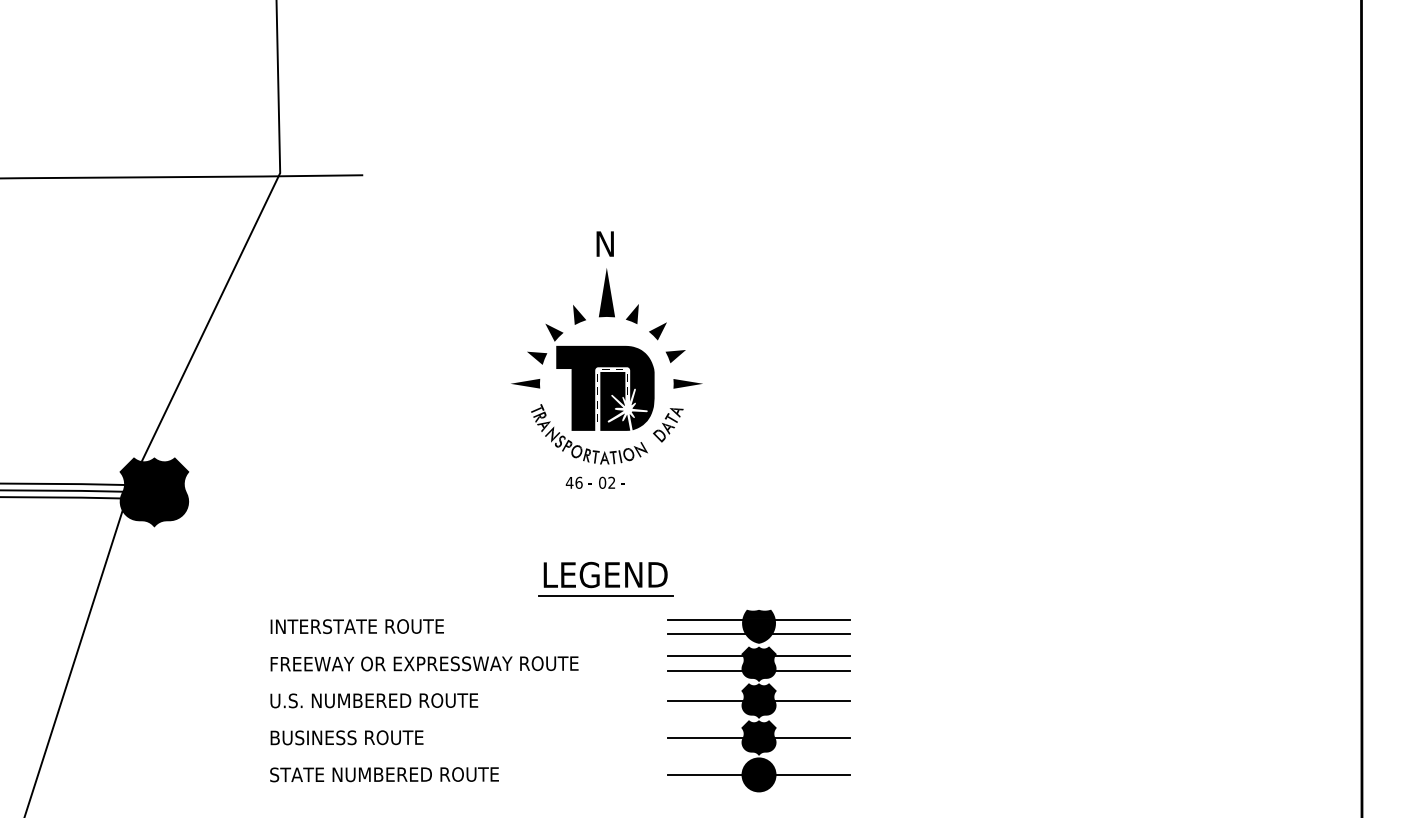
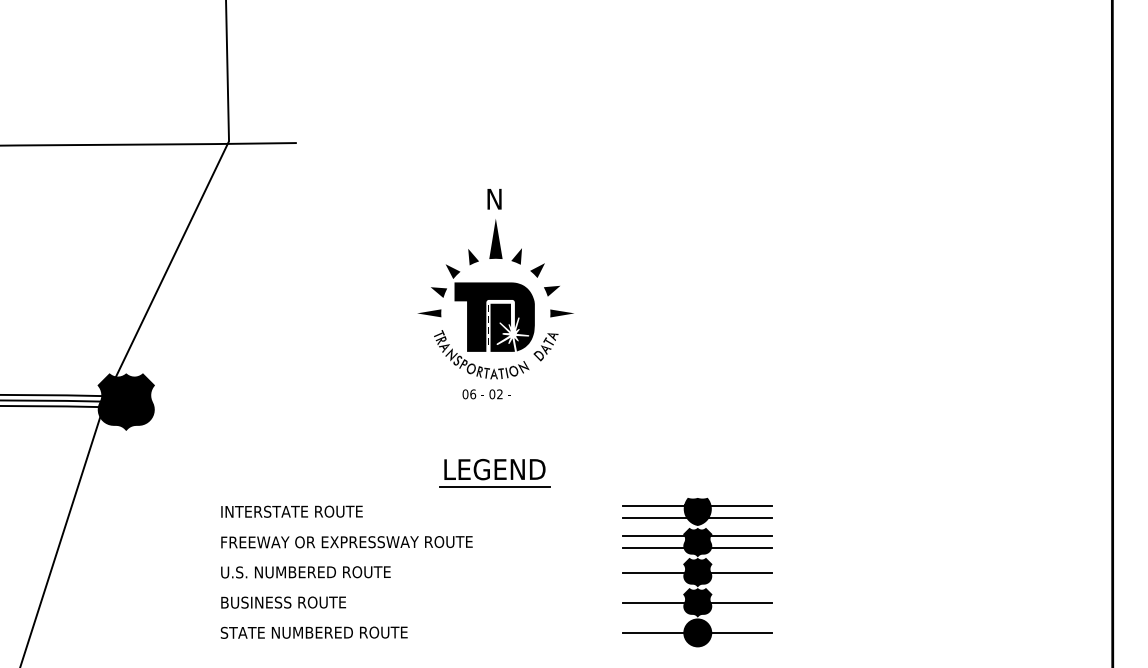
text: (569, 482) -> (465, 394), 46 -> 06
part: (758, 700) -> (697, 572), moved

